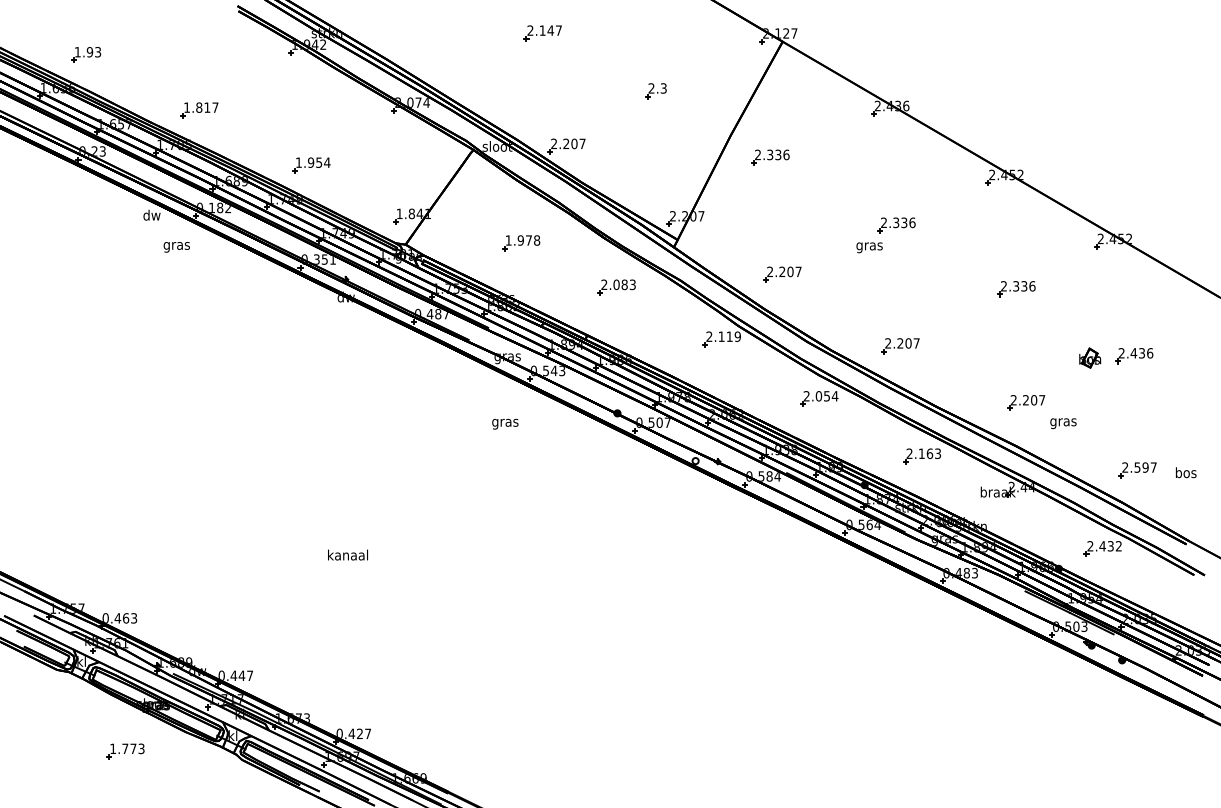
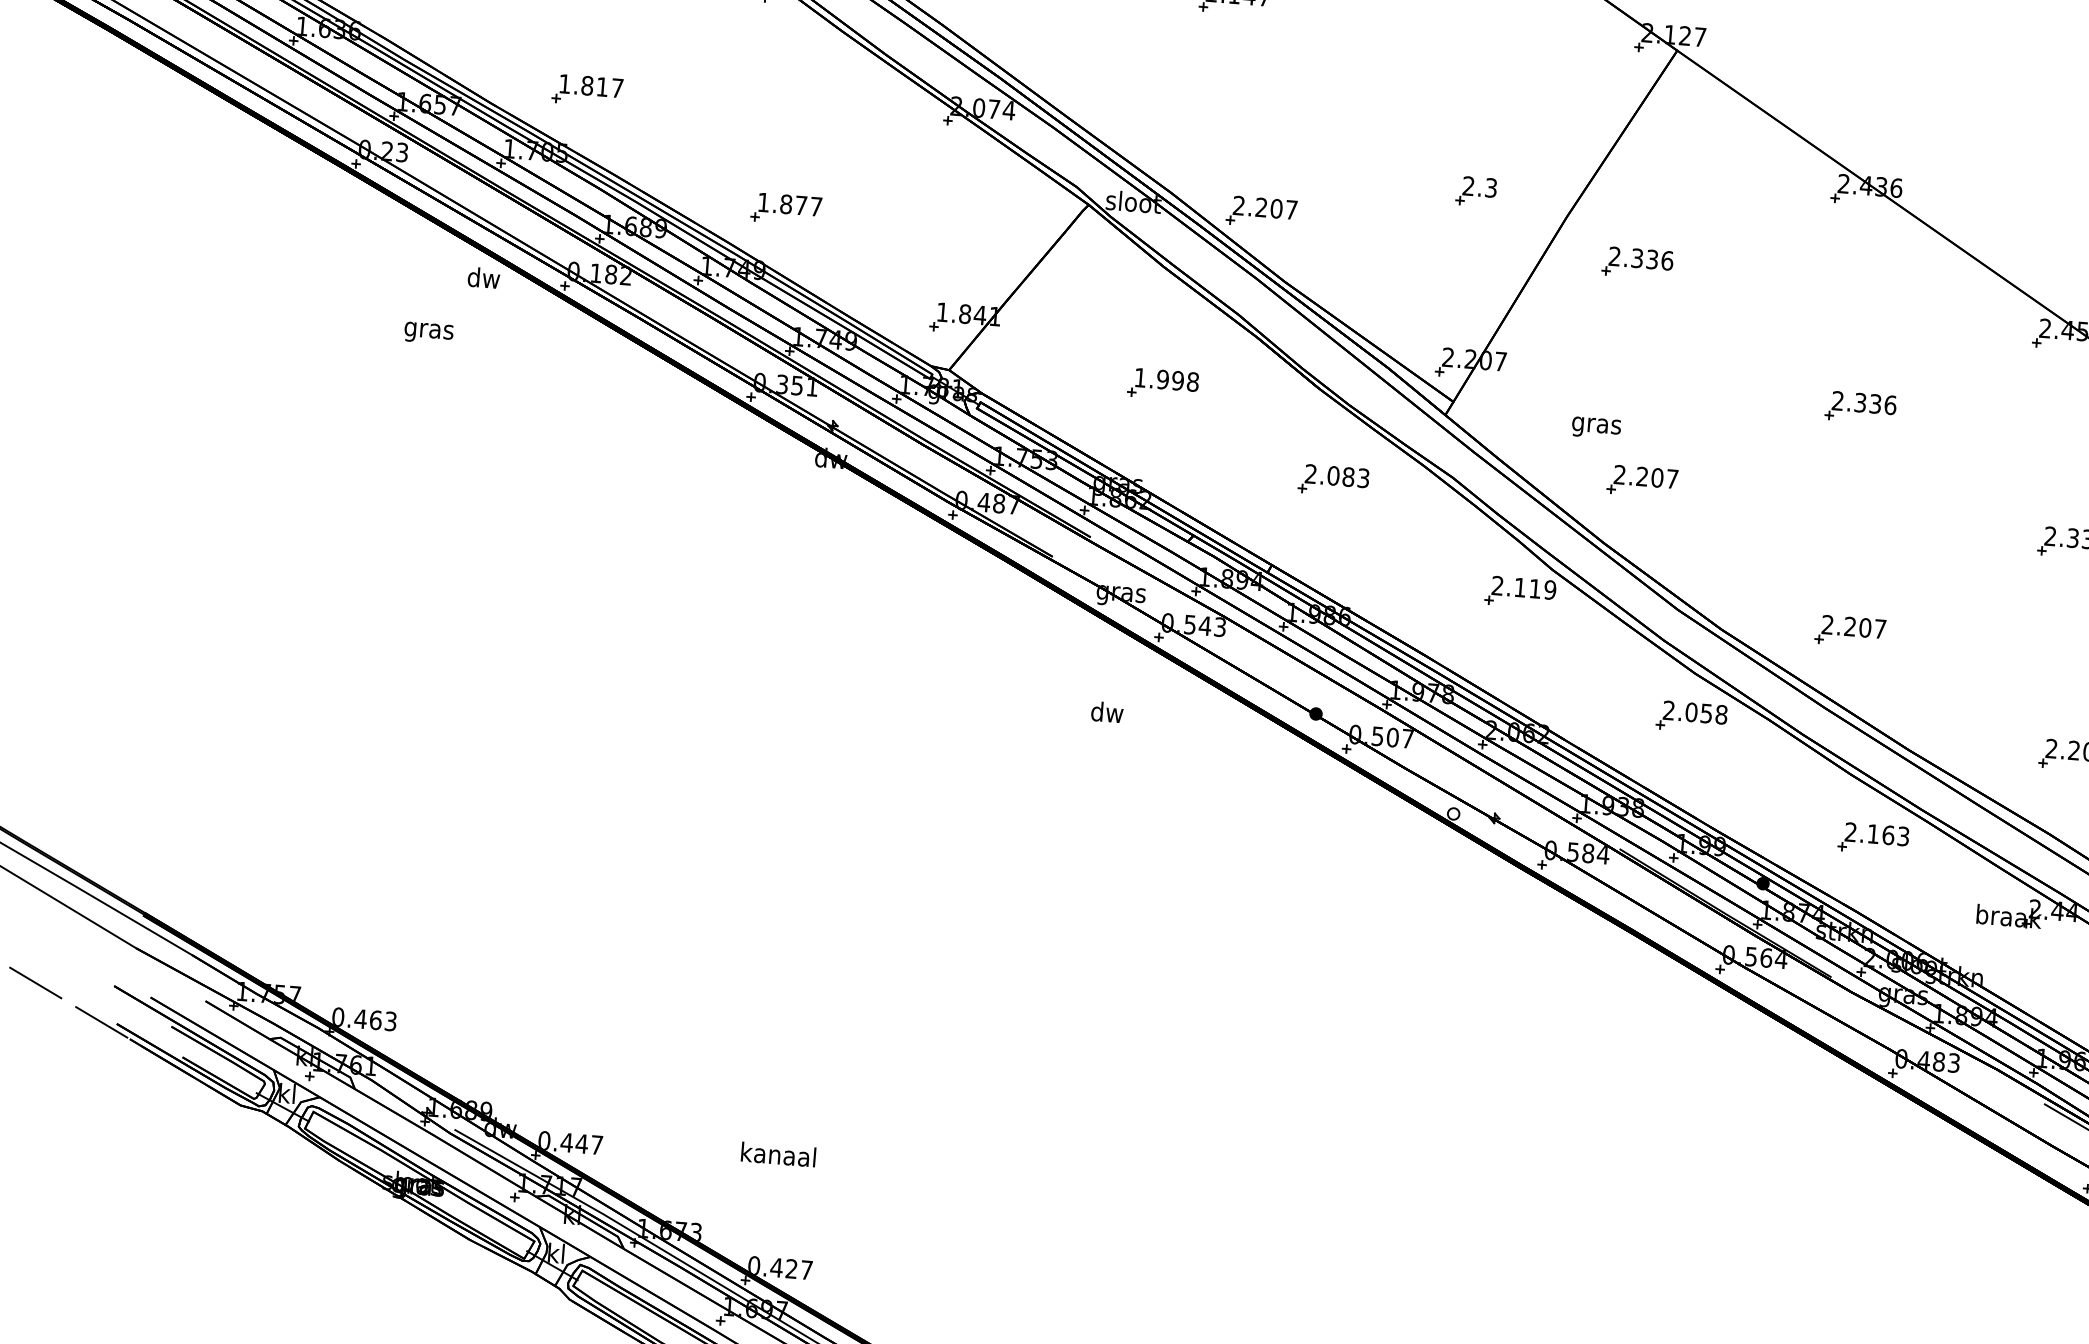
part: (655, 91) -> (1475, 192), moved
text: (319, 162) -> (801, 205), 1.954 -> 1.877
text: (528, 240) -> (1177, 380), 1.978 -> 1.998
text: (176, 247) -> (428, 333), moved
text: (869, 247) -> (1596, 427), moved
text: (834, 396) -> (1720, 715), 2.054 -> 2.058
text: (505, 422) -> (1107, 714), gras -> dw
text: (347, 554) -> (777, 1153), moved
part: (125, 751) -> (355, 1266), removed

